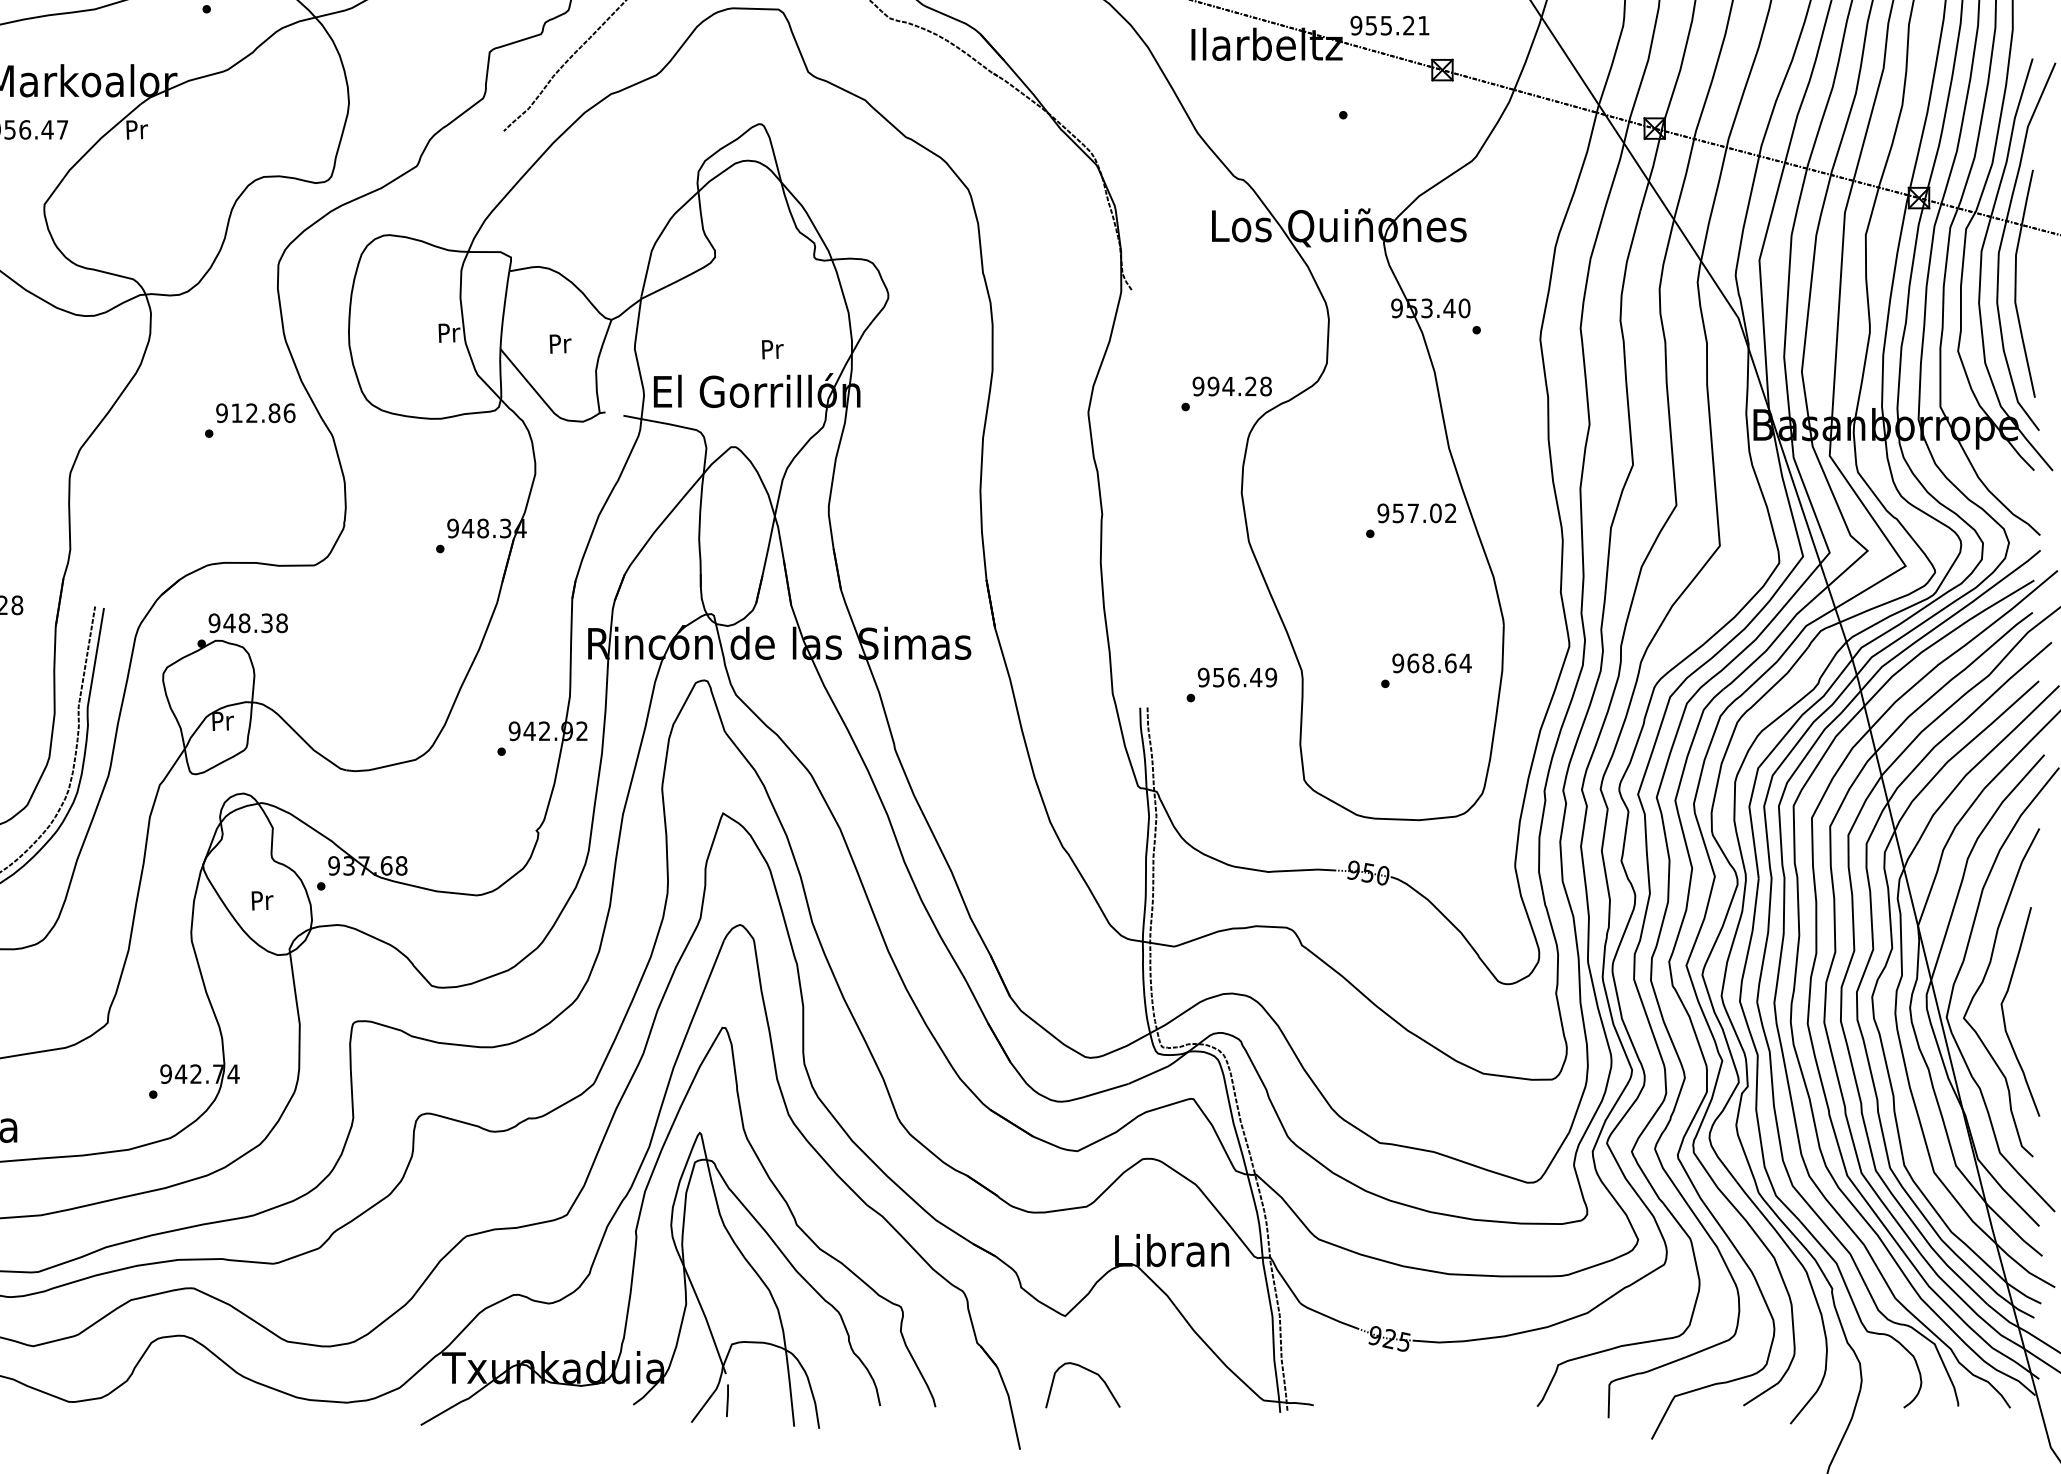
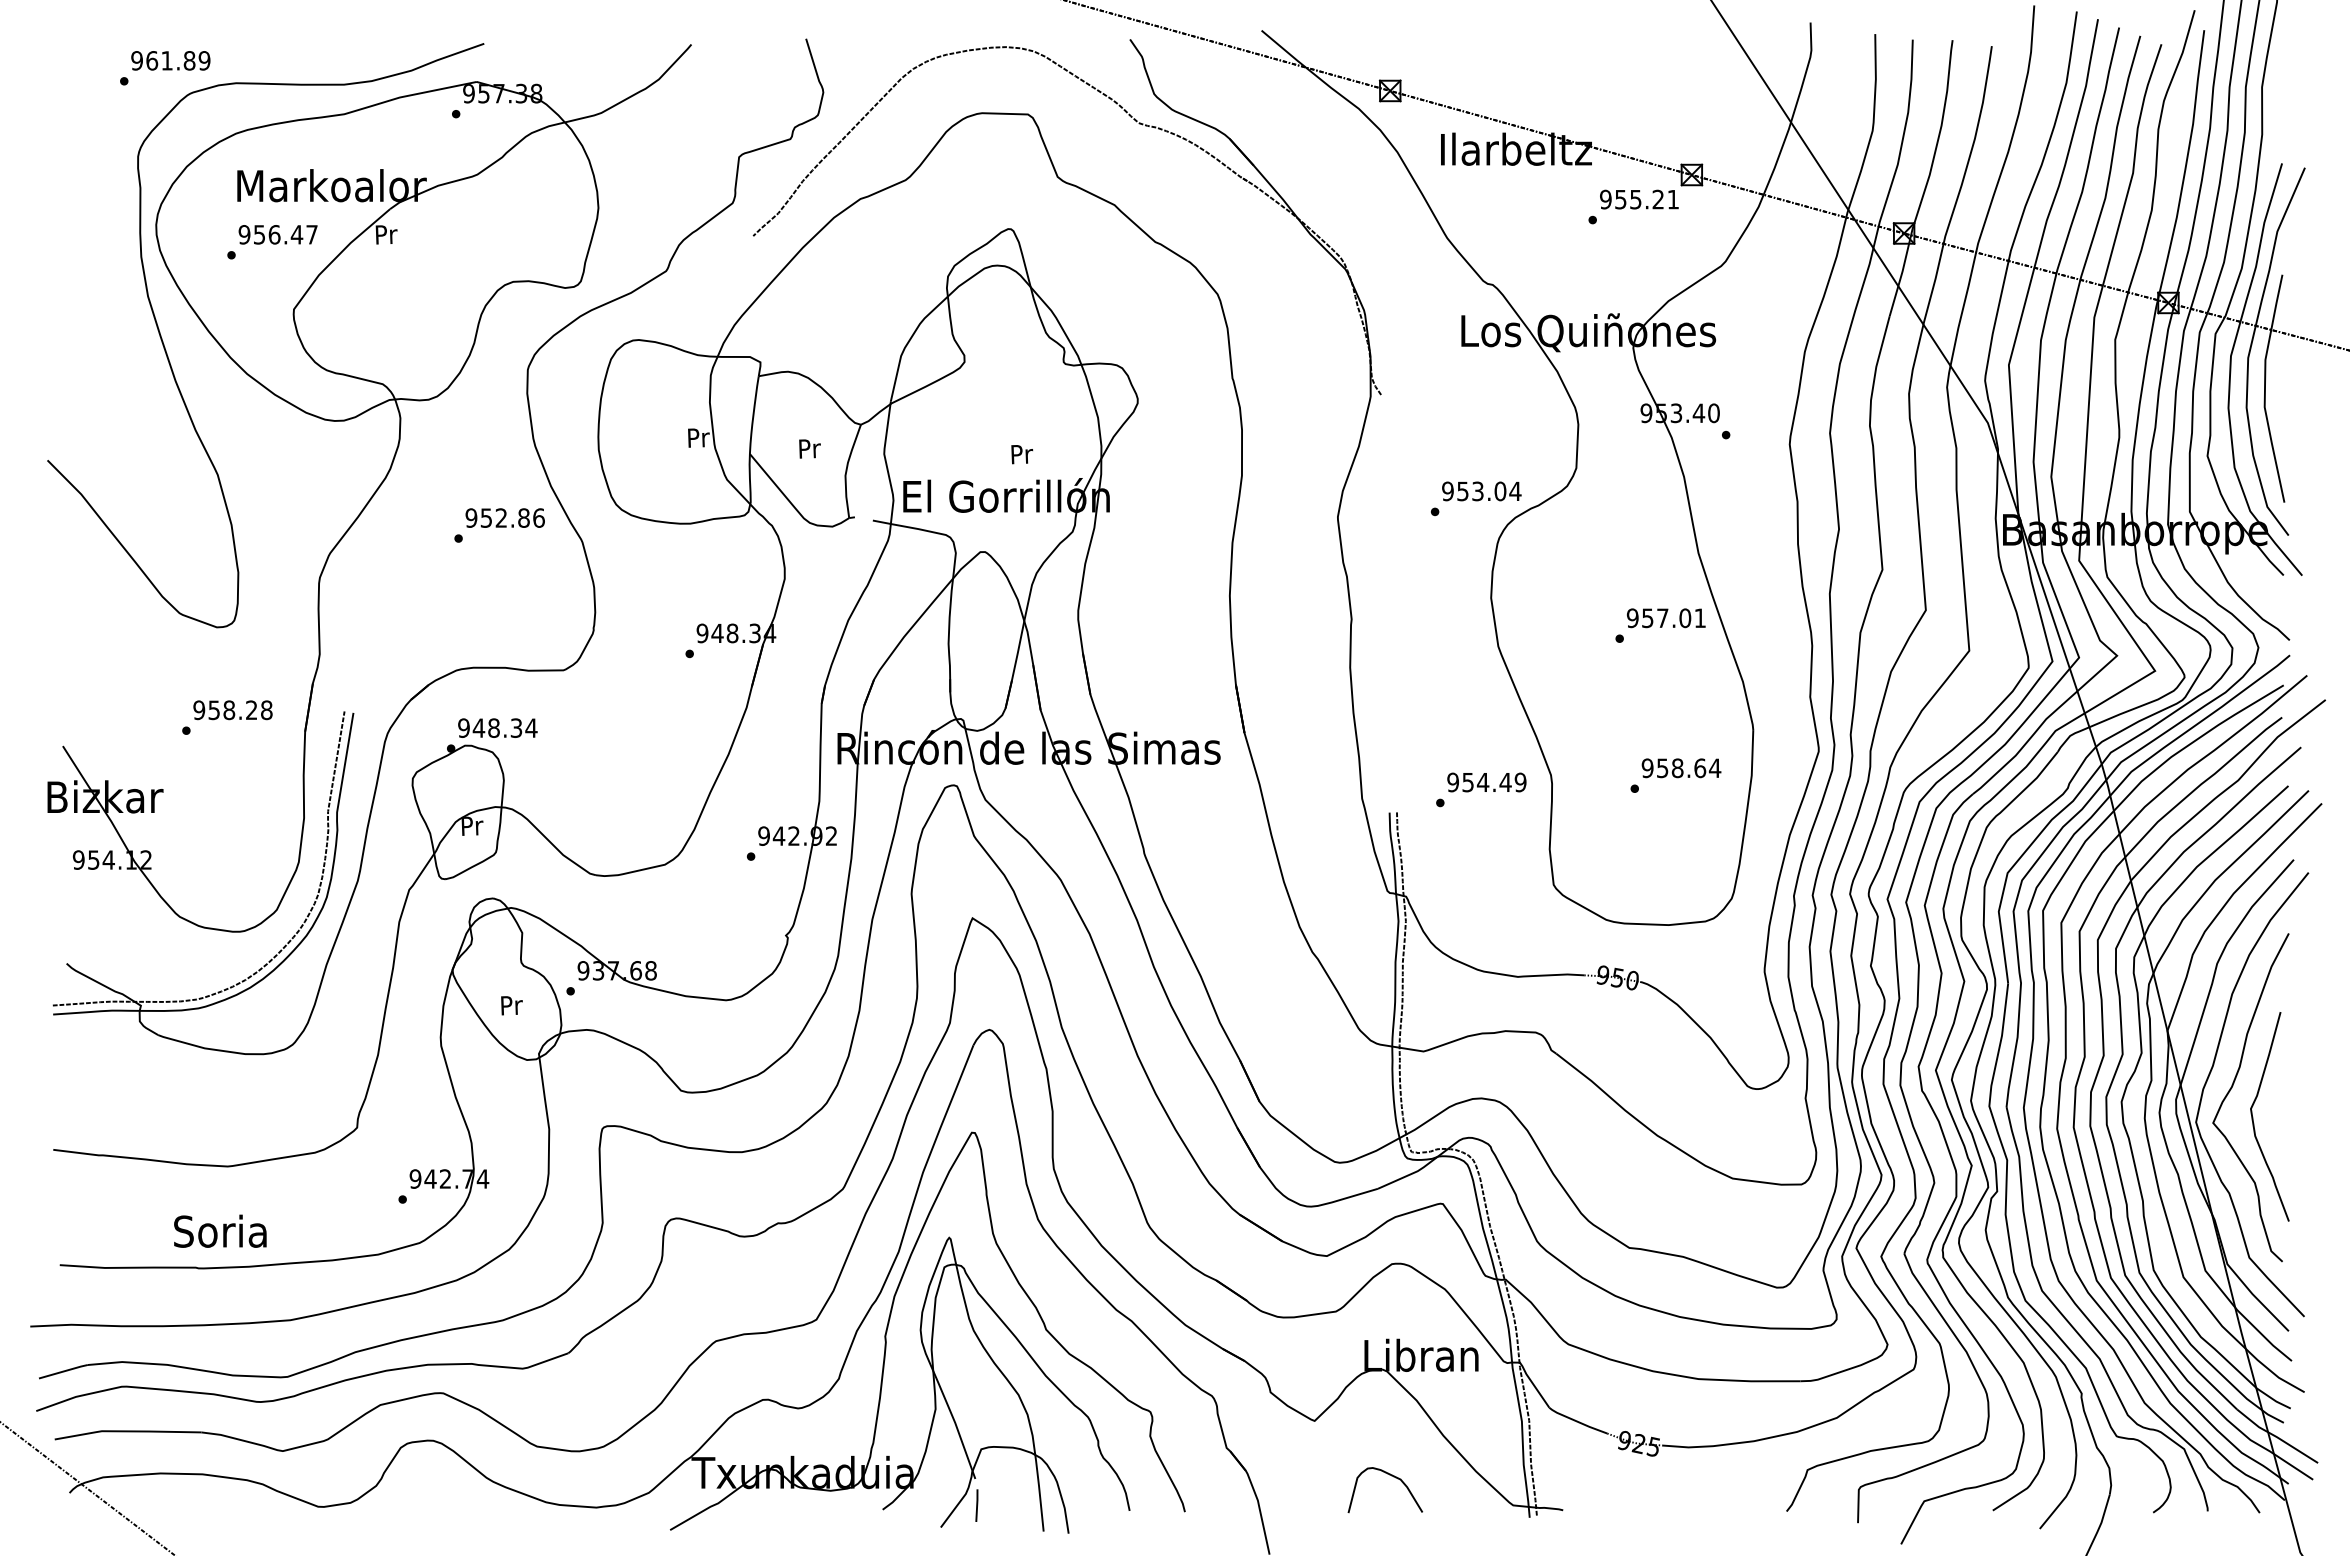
text: (1390, 25) -> (1639, 199), moved
text: (1240, 386) -> (1489, 491), 994.28 -> 953.04
text: (236, 412) -> (485, 517), 912.86 -> 952.86
text: (1450, 512) -> (1699, 617), 957.02 -> 957.01
text: (282, 622) -> (531, 727), 948.38 -> 948.34
text: (1413, 663) -> (1662, 768), 968.64 -> 958.64
text: (1233, 677) -> (1482, 782), 956.49 -> 954.49
curve: (1089, 1371) -> (1391, 1476), moved

